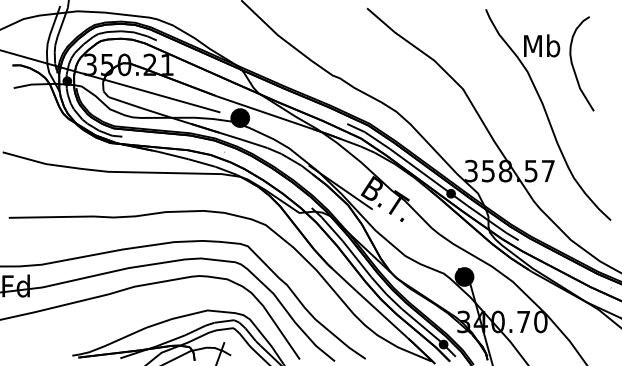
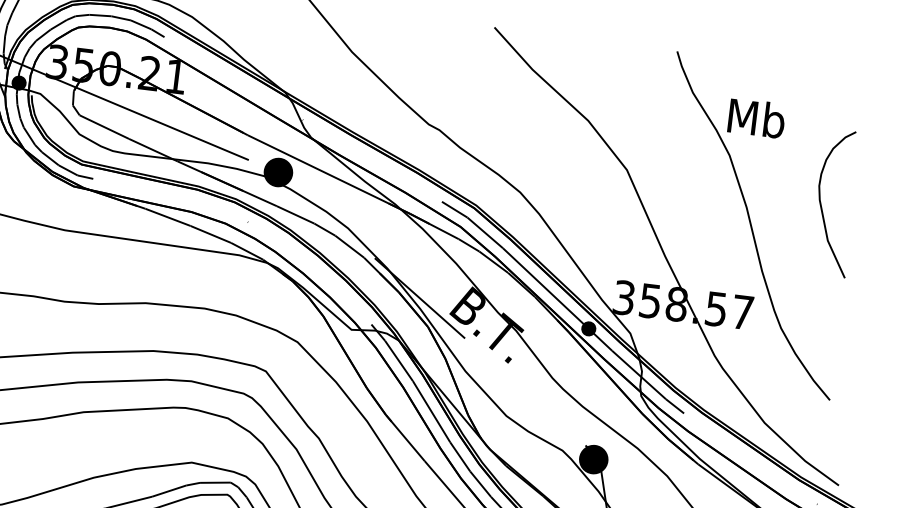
curve: (573, 64) -> (822, 202), moved

